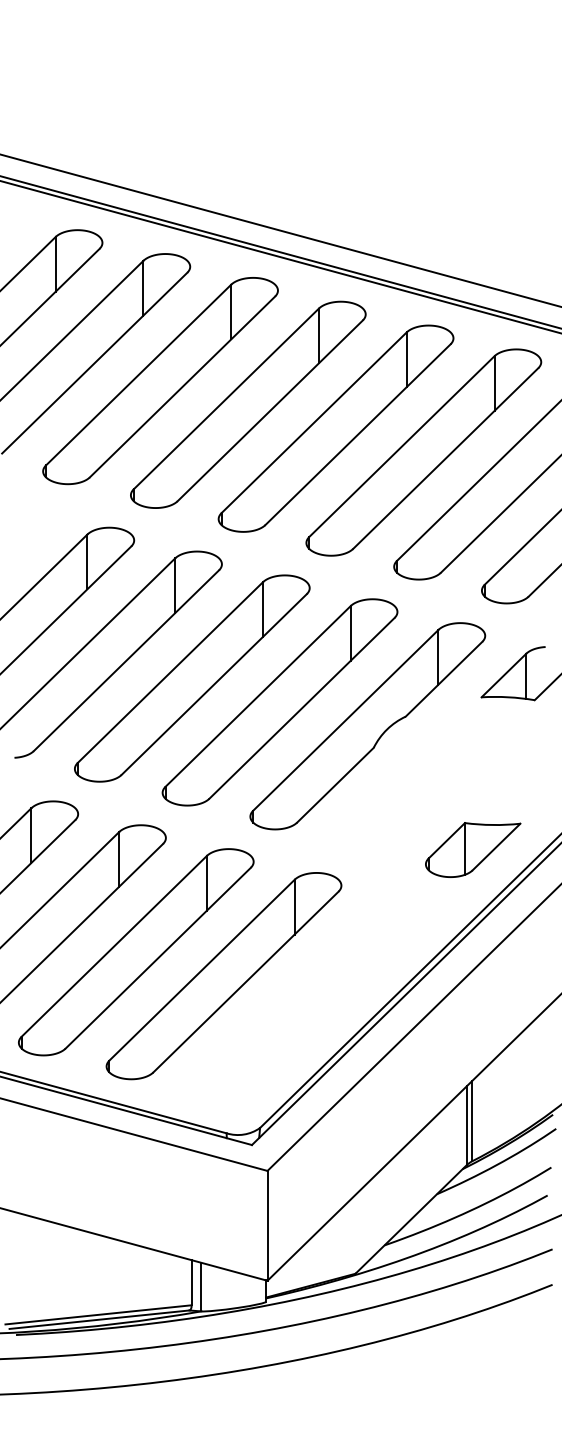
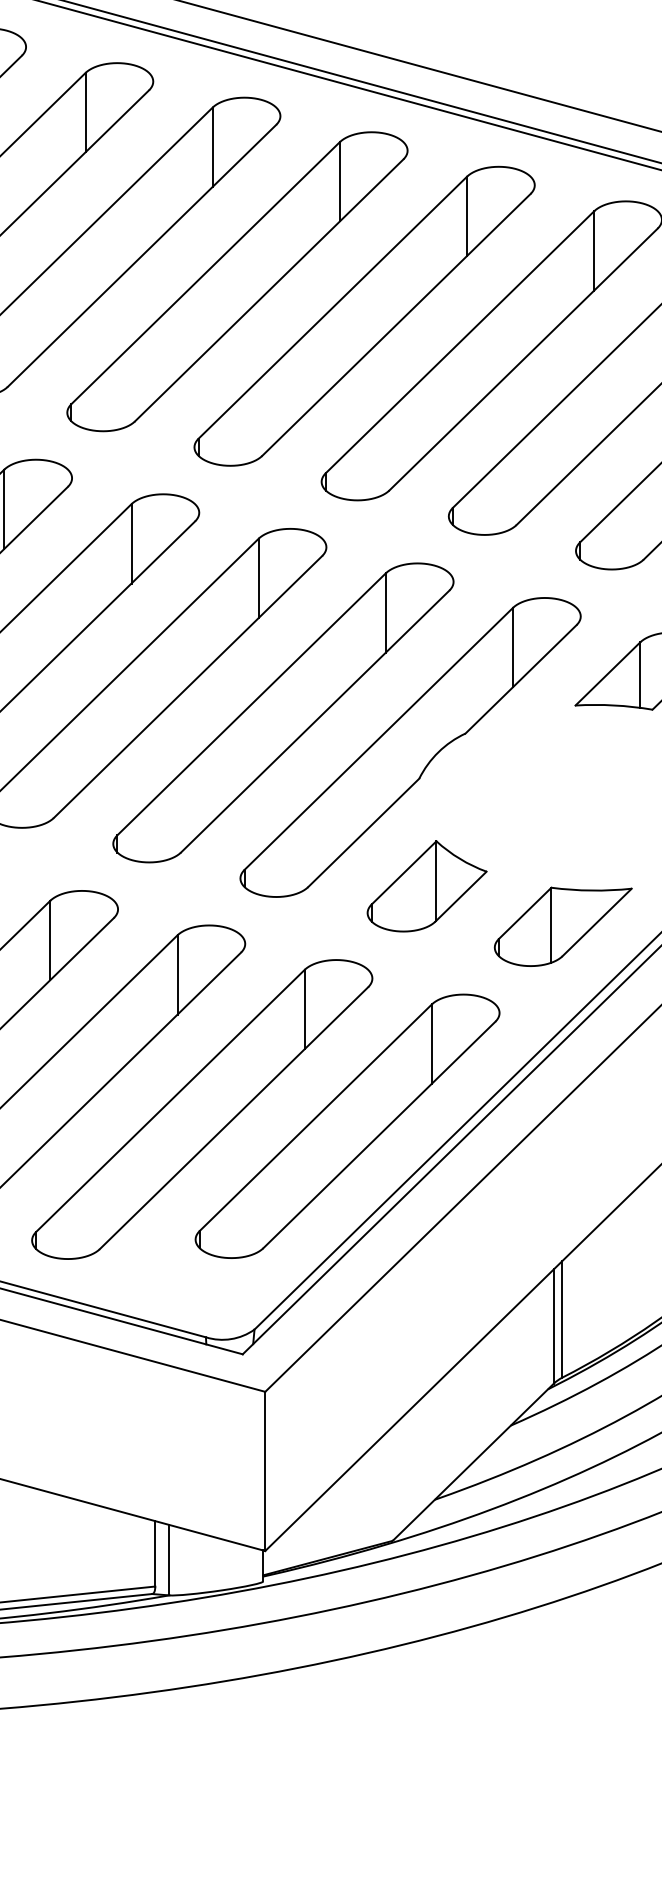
part: (379, 821) -> (427, 885), added
part: (324, 987) -> (347, 1126), added

